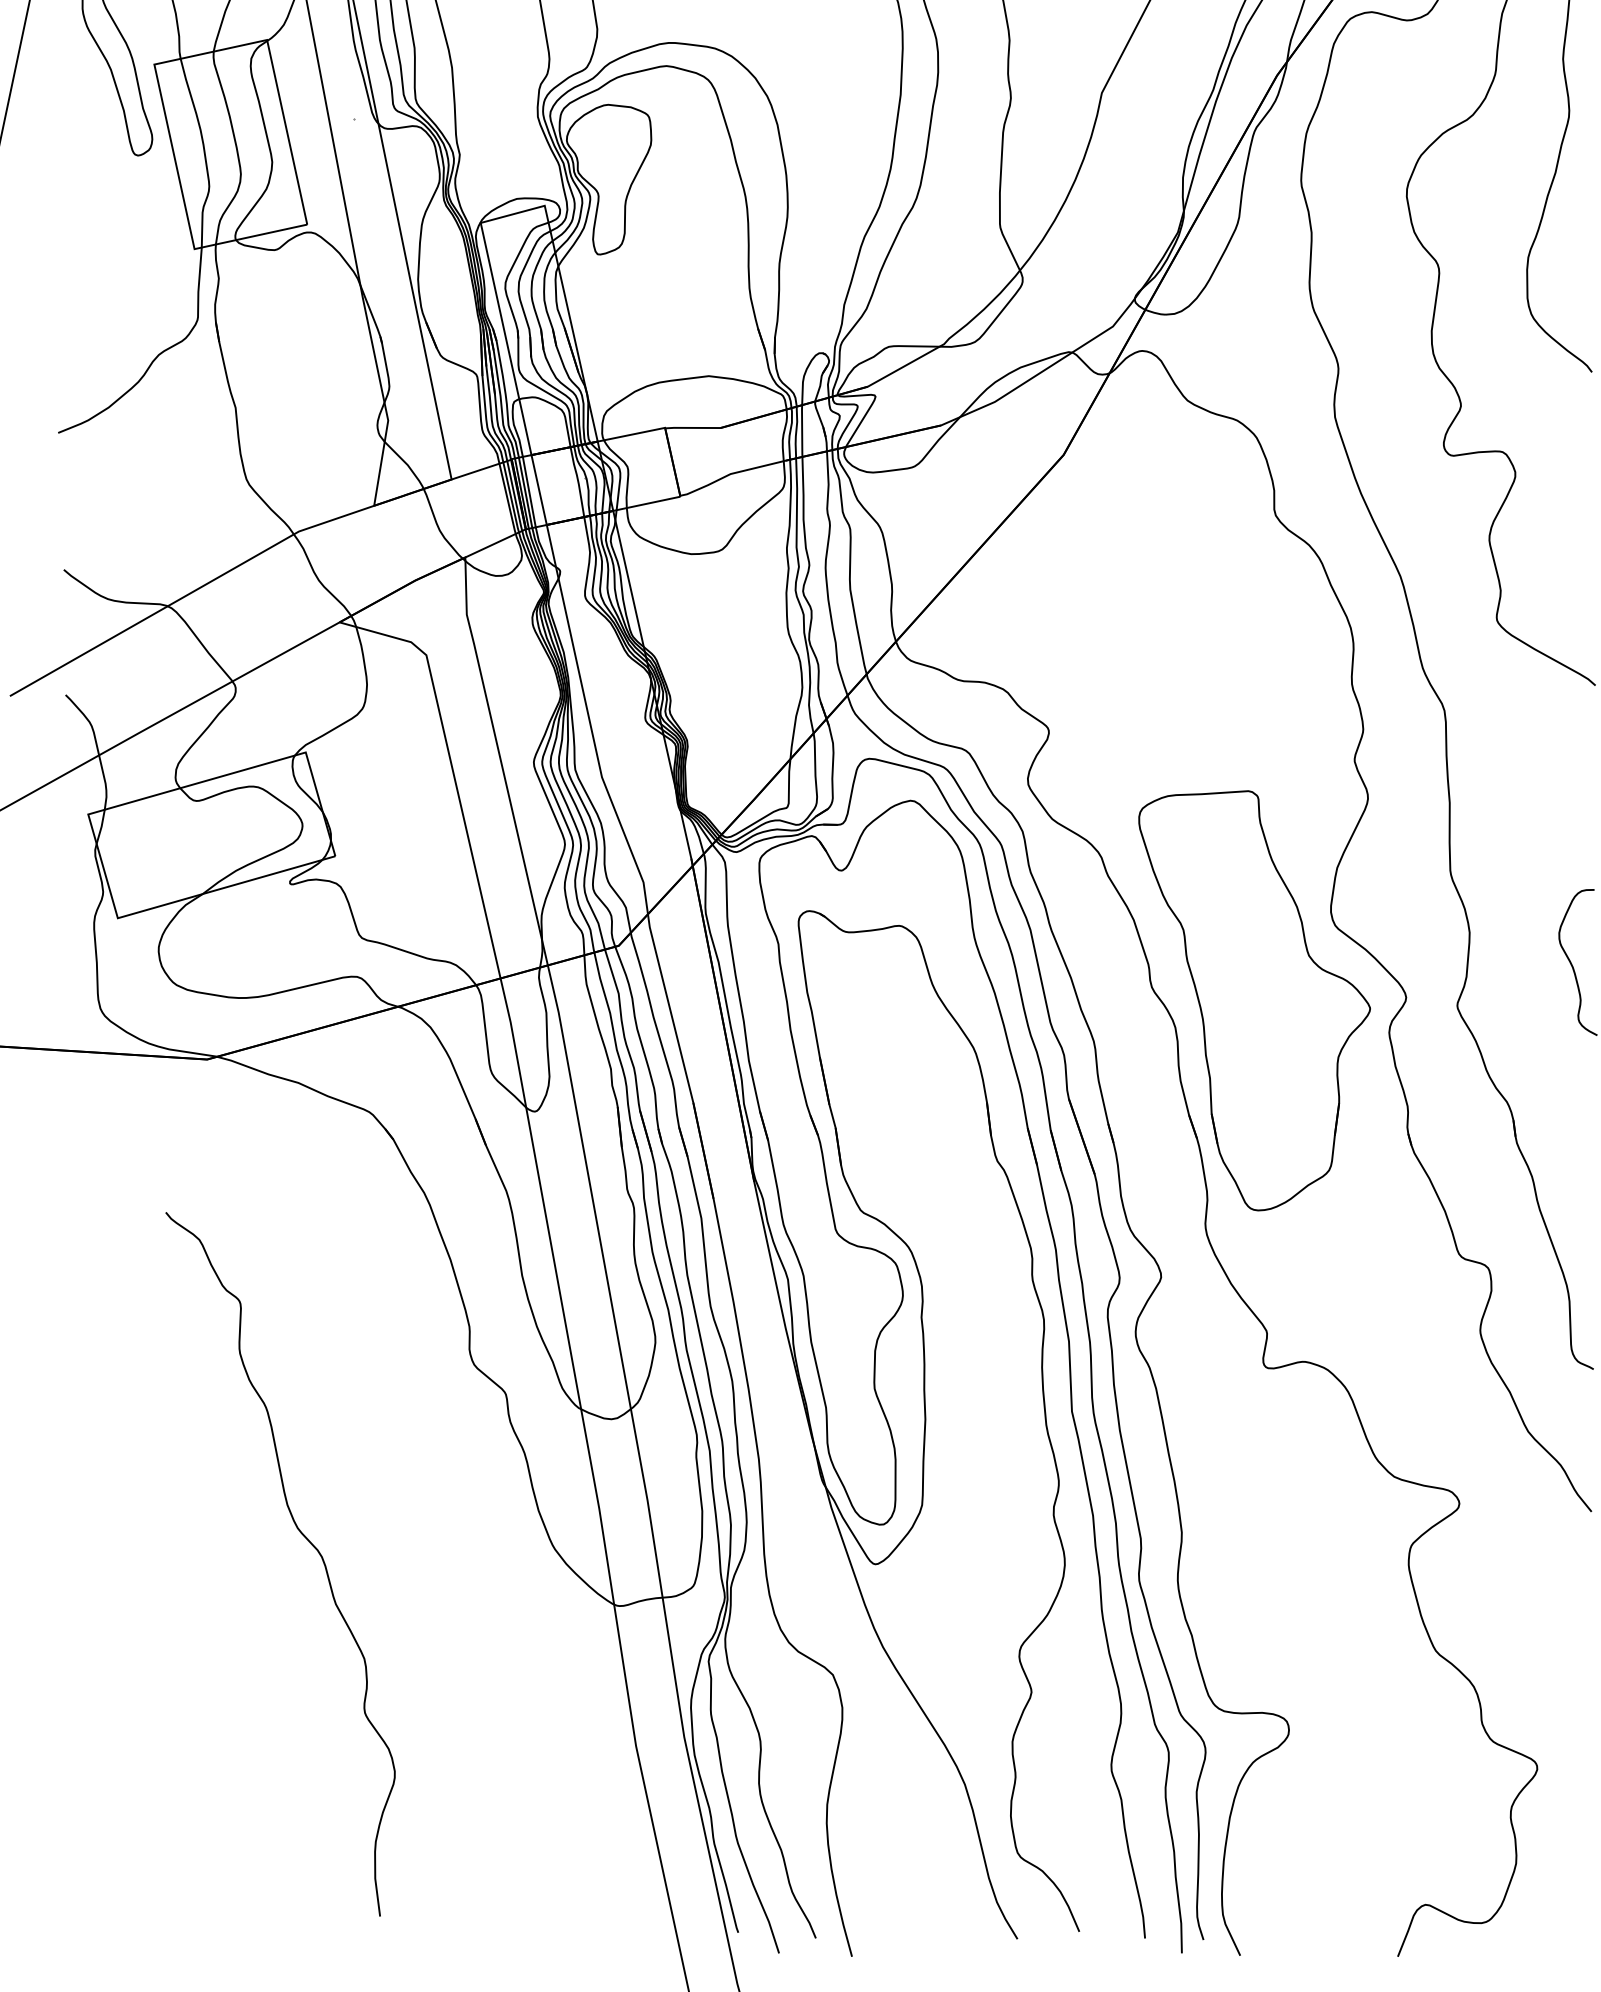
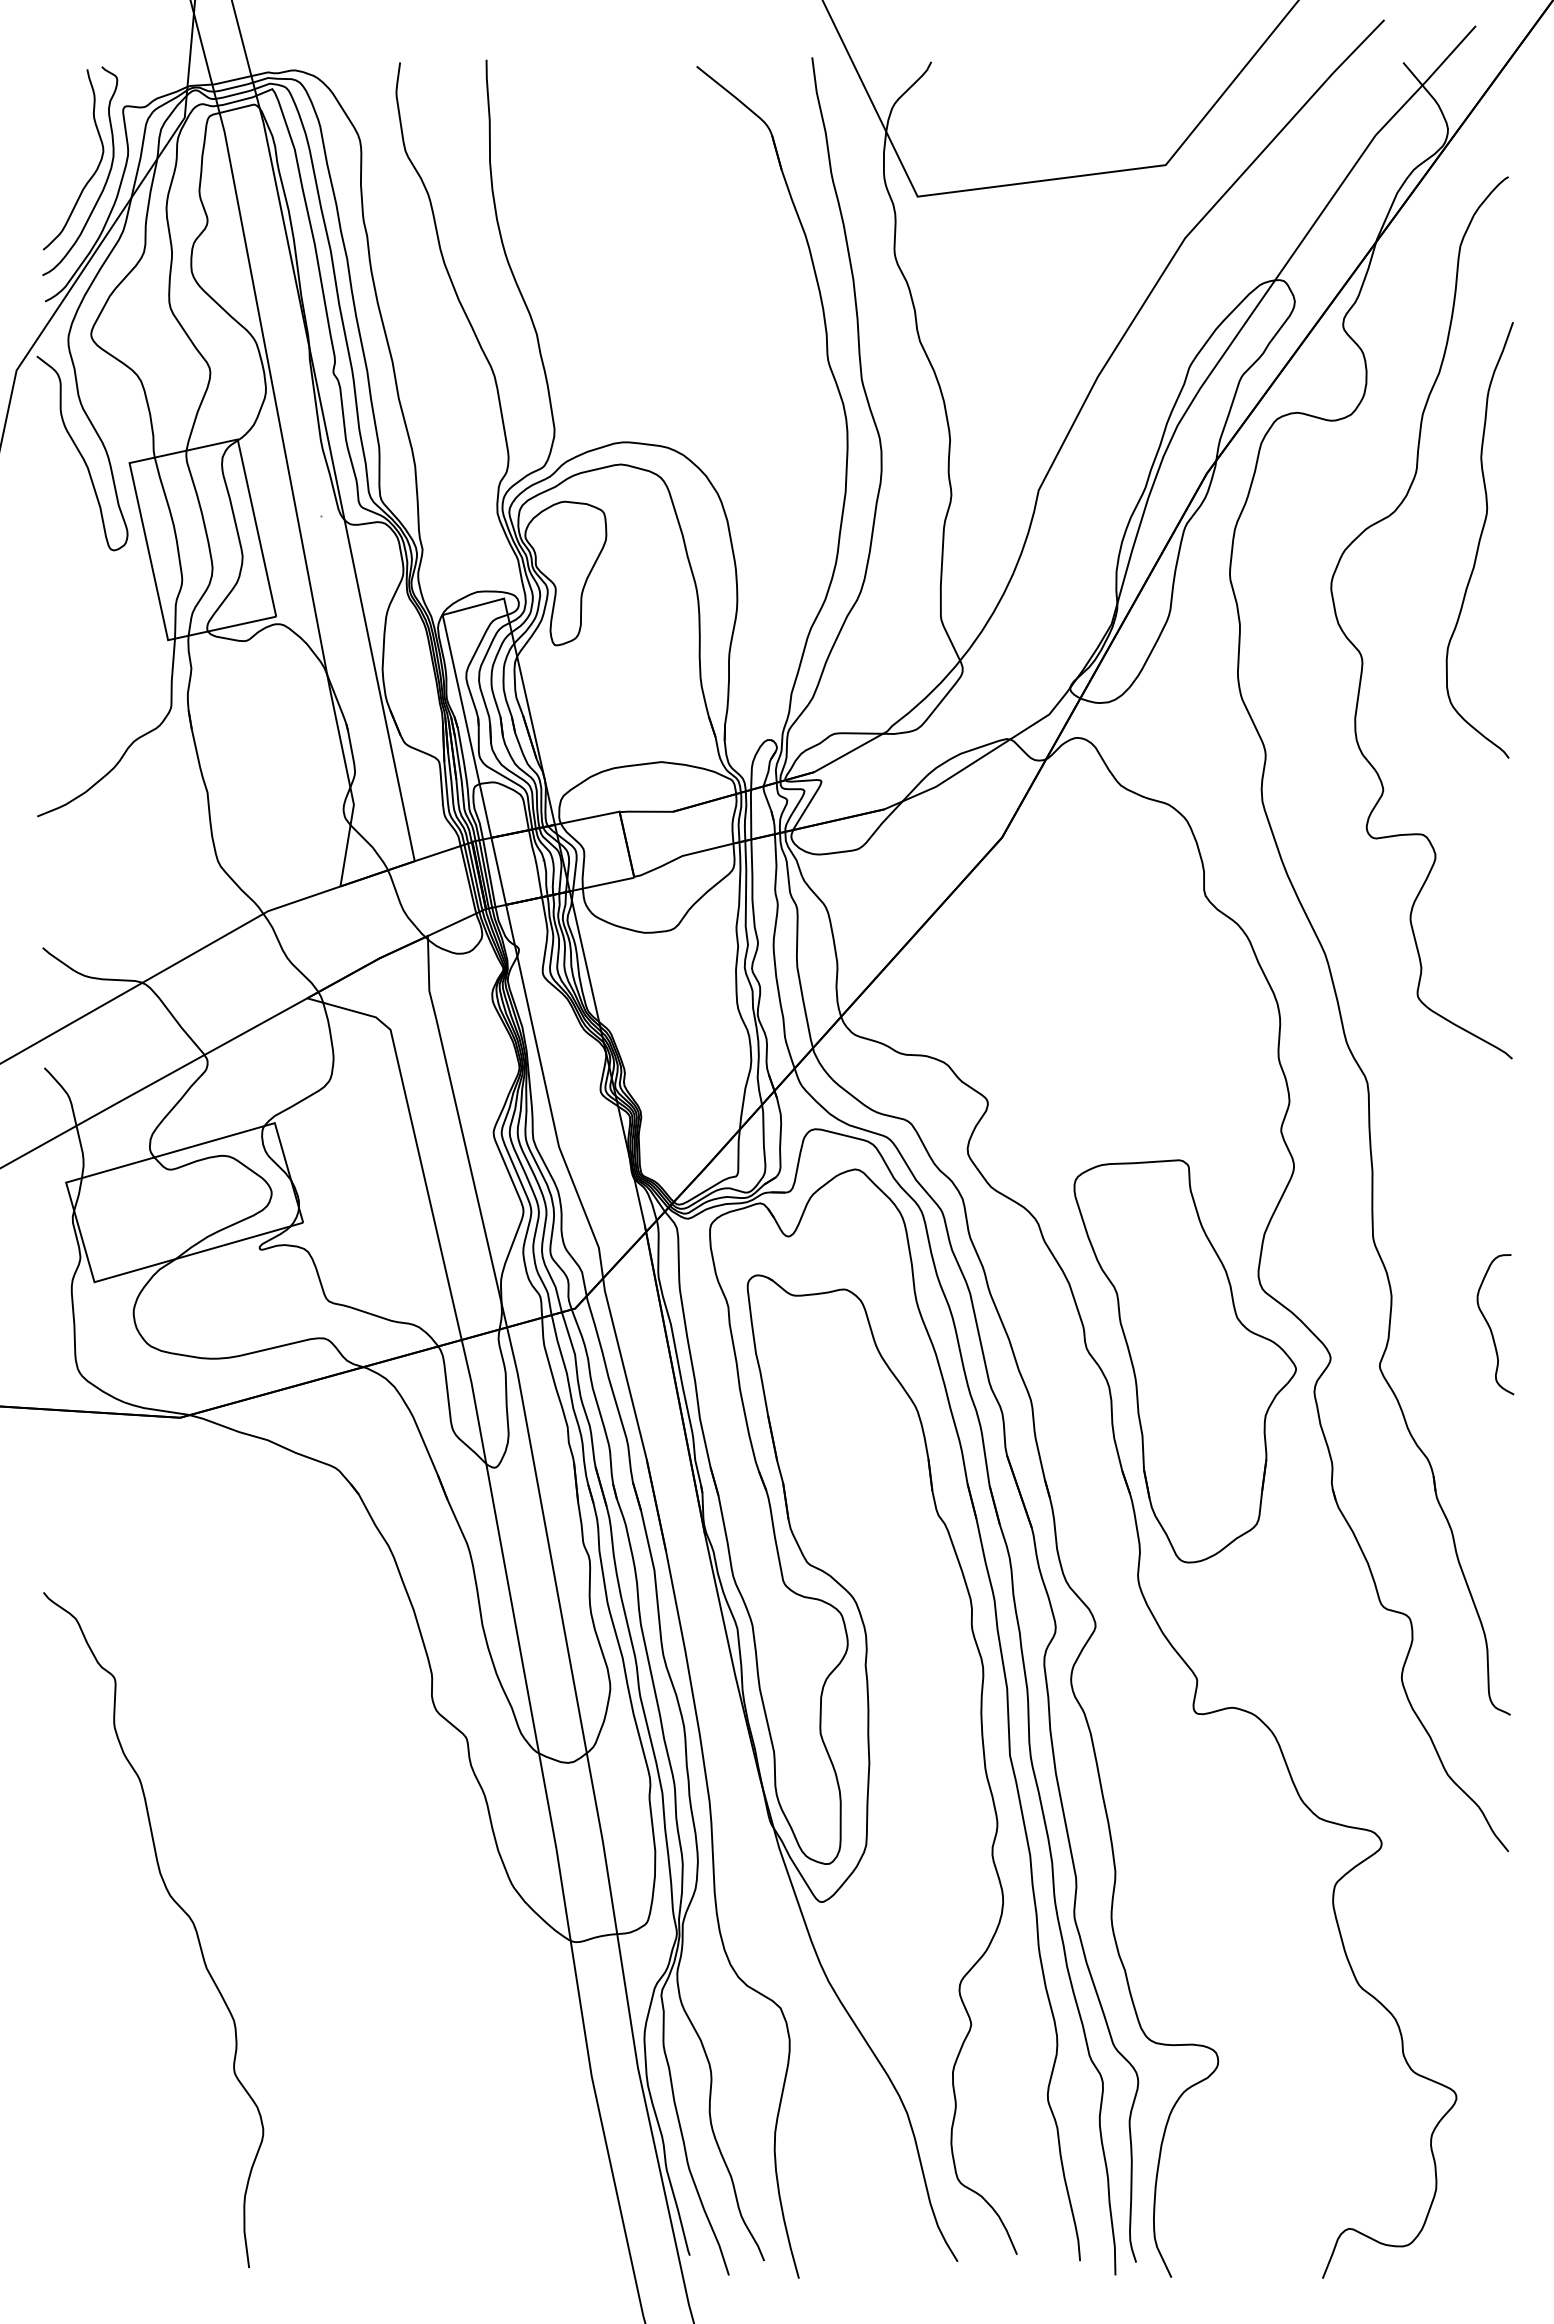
curve: (305, 1538) -> (177, 1905), moved

